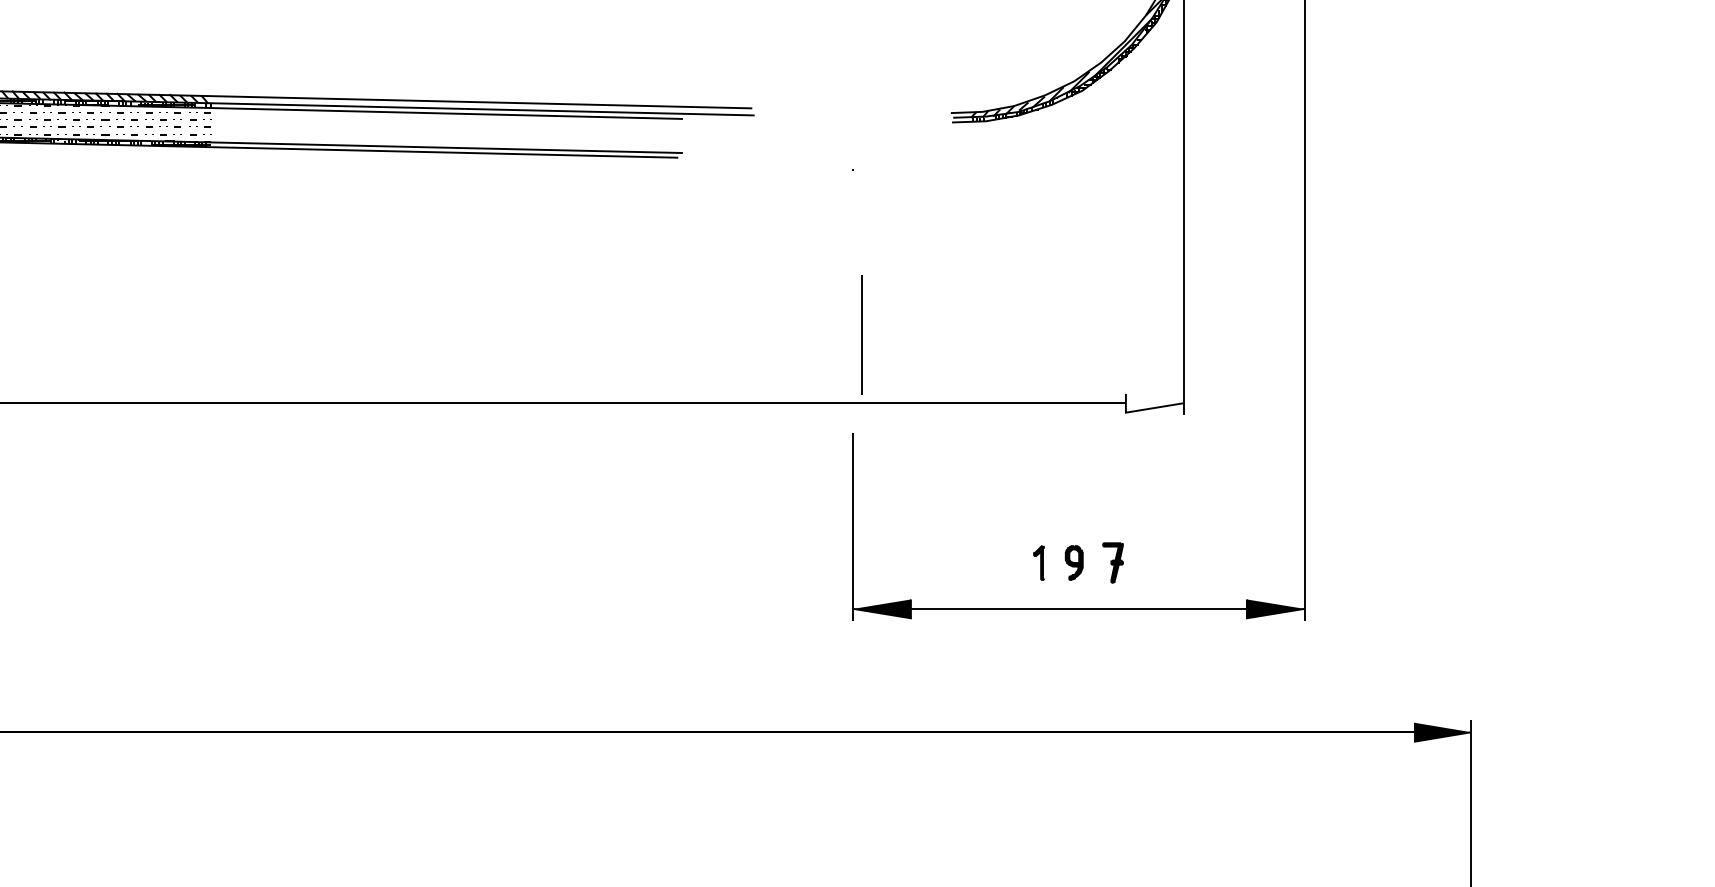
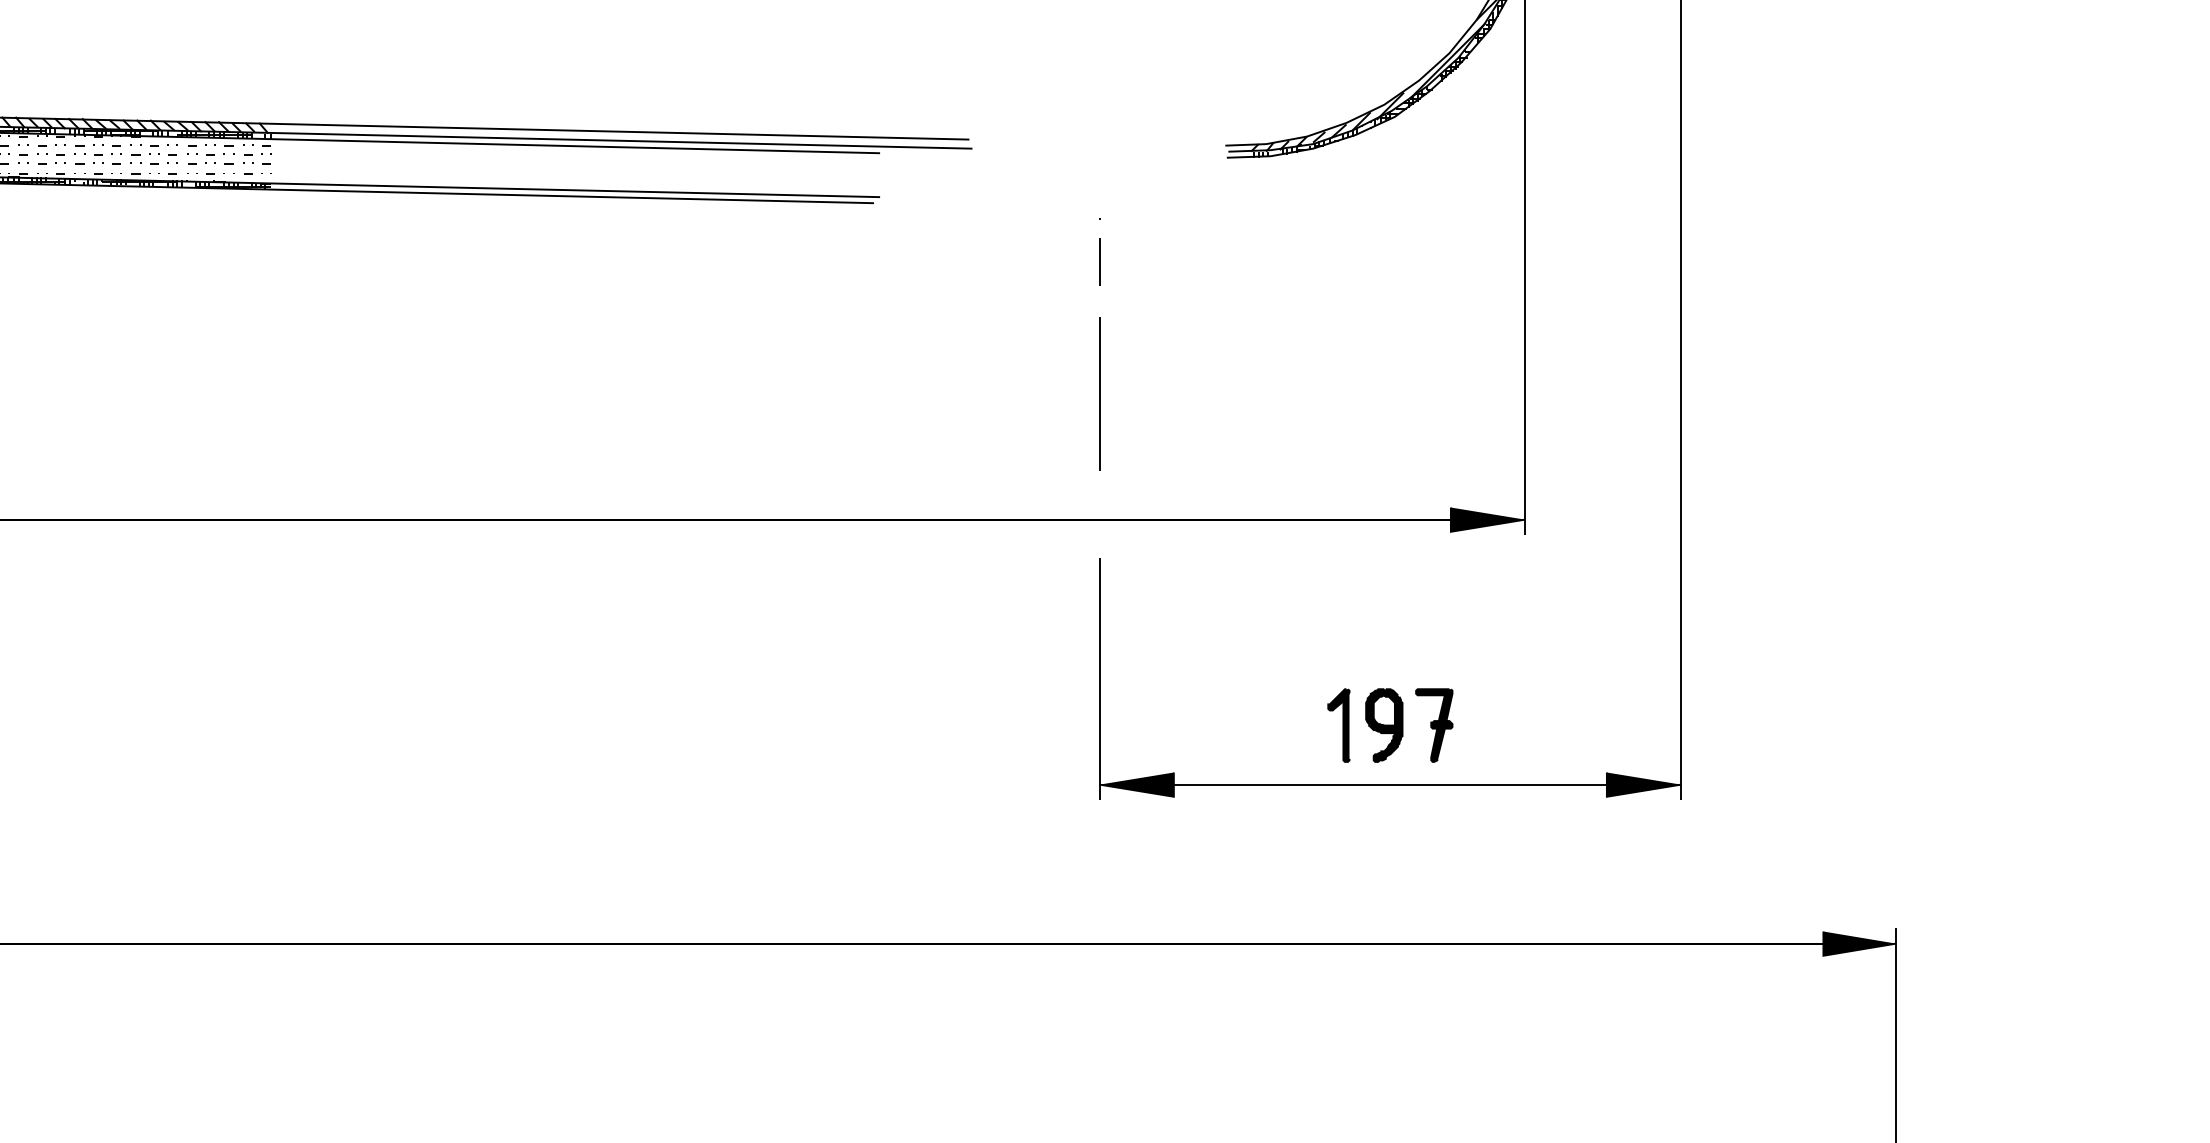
line: (853, 202) -> (1099, 261), added
line: (861, 334) -> (1099, 393), moved
fill: (1154, 403) -> (1487, 519), added
part: (1038, 562) -> (1338, 725), size x1.67
part: (1074, 562) -> (1384, 725), size x1.67
part: (1113, 562) -> (1434, 725), size x1.43

